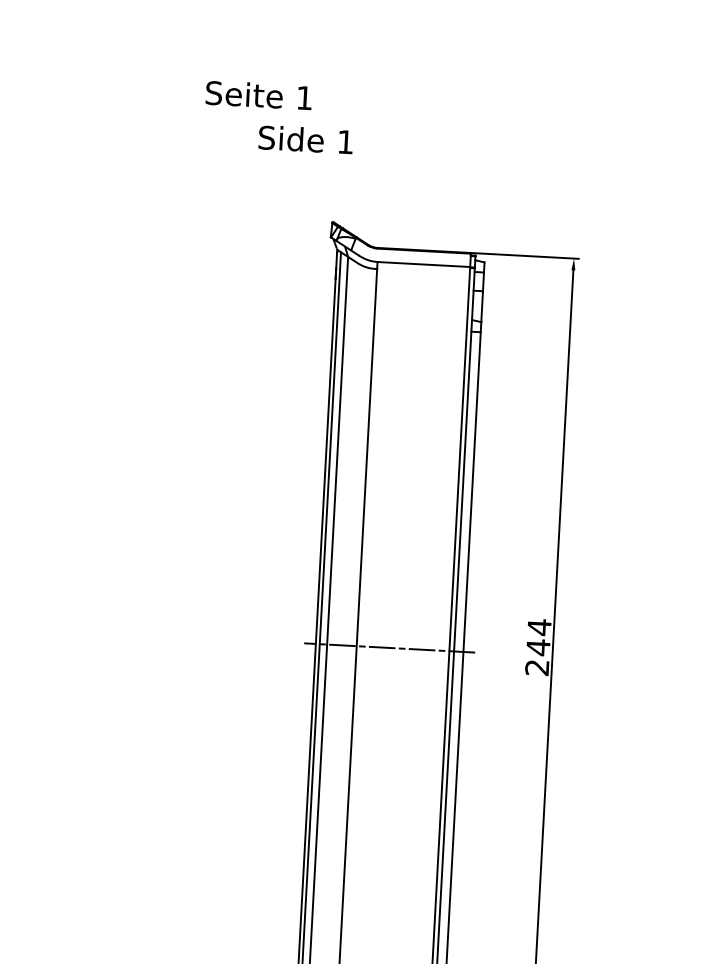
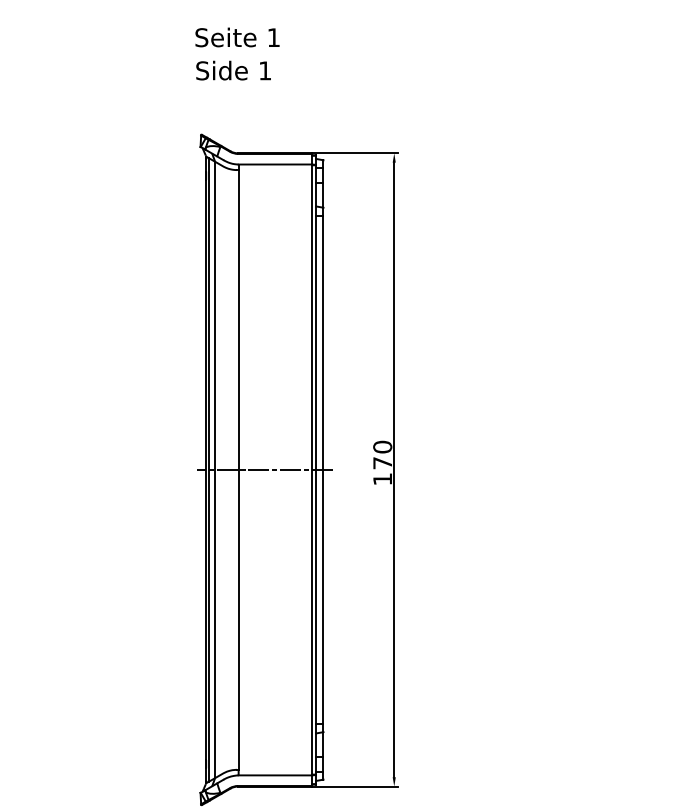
text: (258, 95) -> (237, 37), moved
text: (305, 139) -> (233, 70), moved
text: (538, 646) -> (382, 462), 244 -> 170

